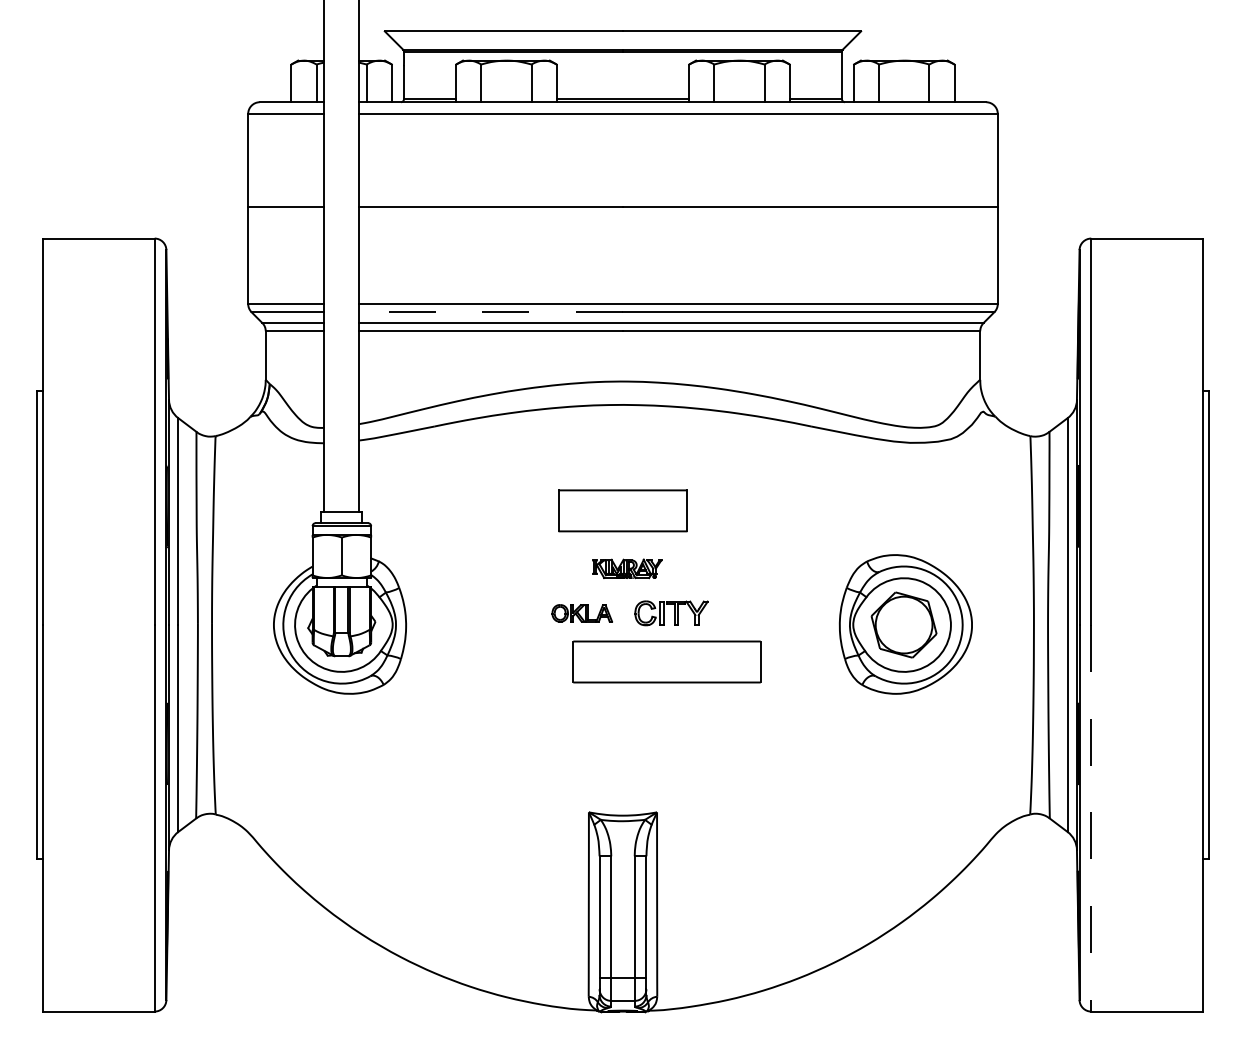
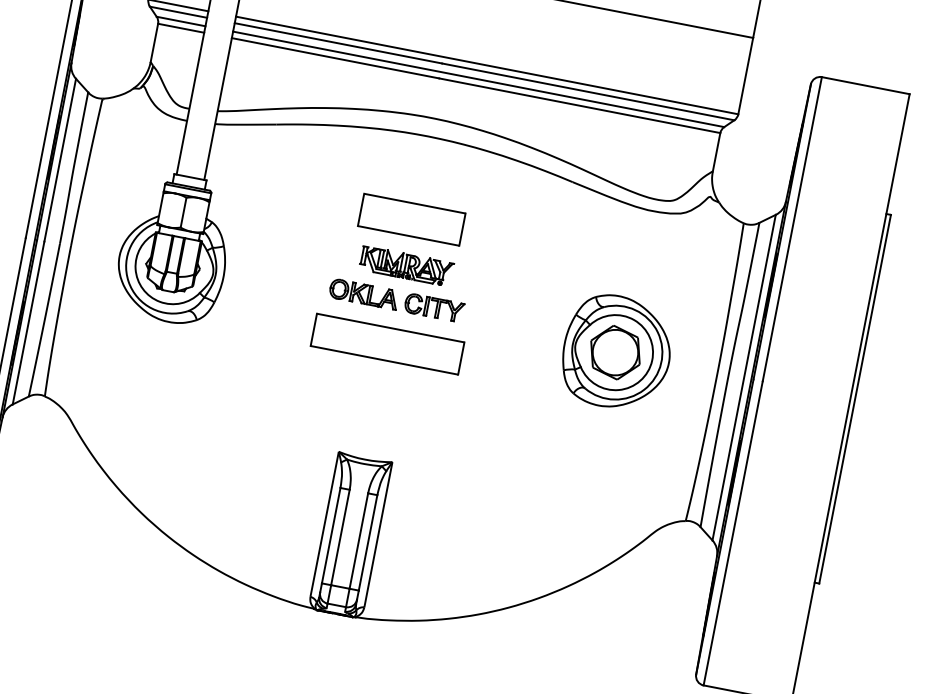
line: (491, 312) -> (338, 43), dashed -> solid
part: (627, 568) -> (406, 265), size x1.67
part: (581, 613) -> (363, 294), size x1.43
part: (666, 661) -> (387, 343), moved
line: (1091, 818) -> (733, 533), dashed -> solid

